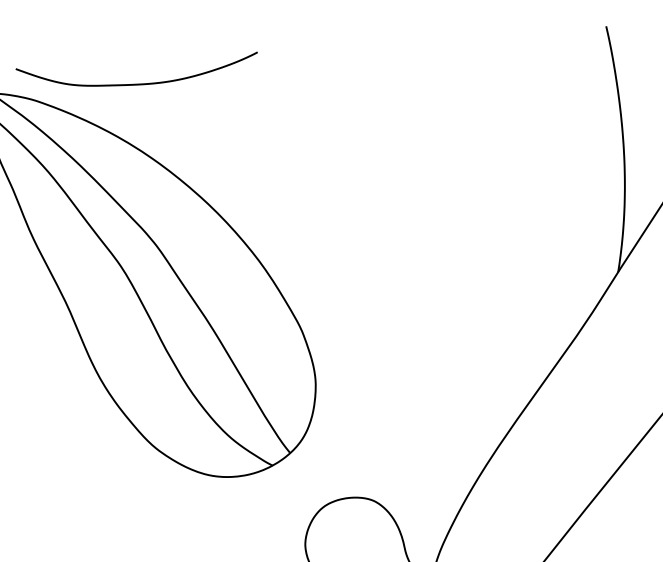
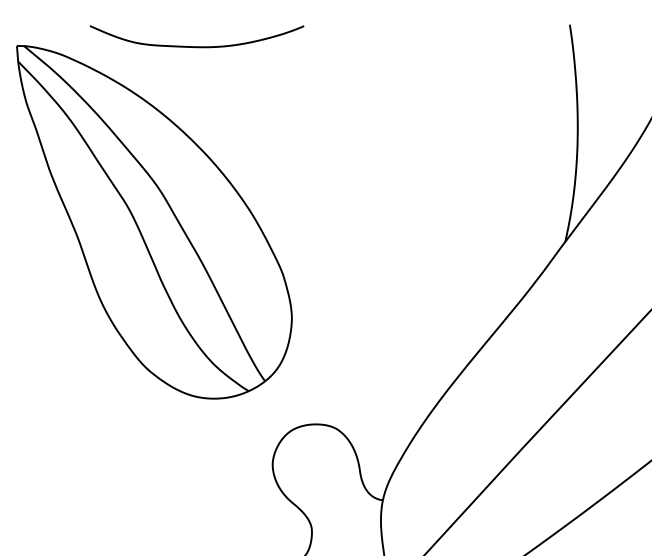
curve: (137, 83) -> (196, 46), moved

